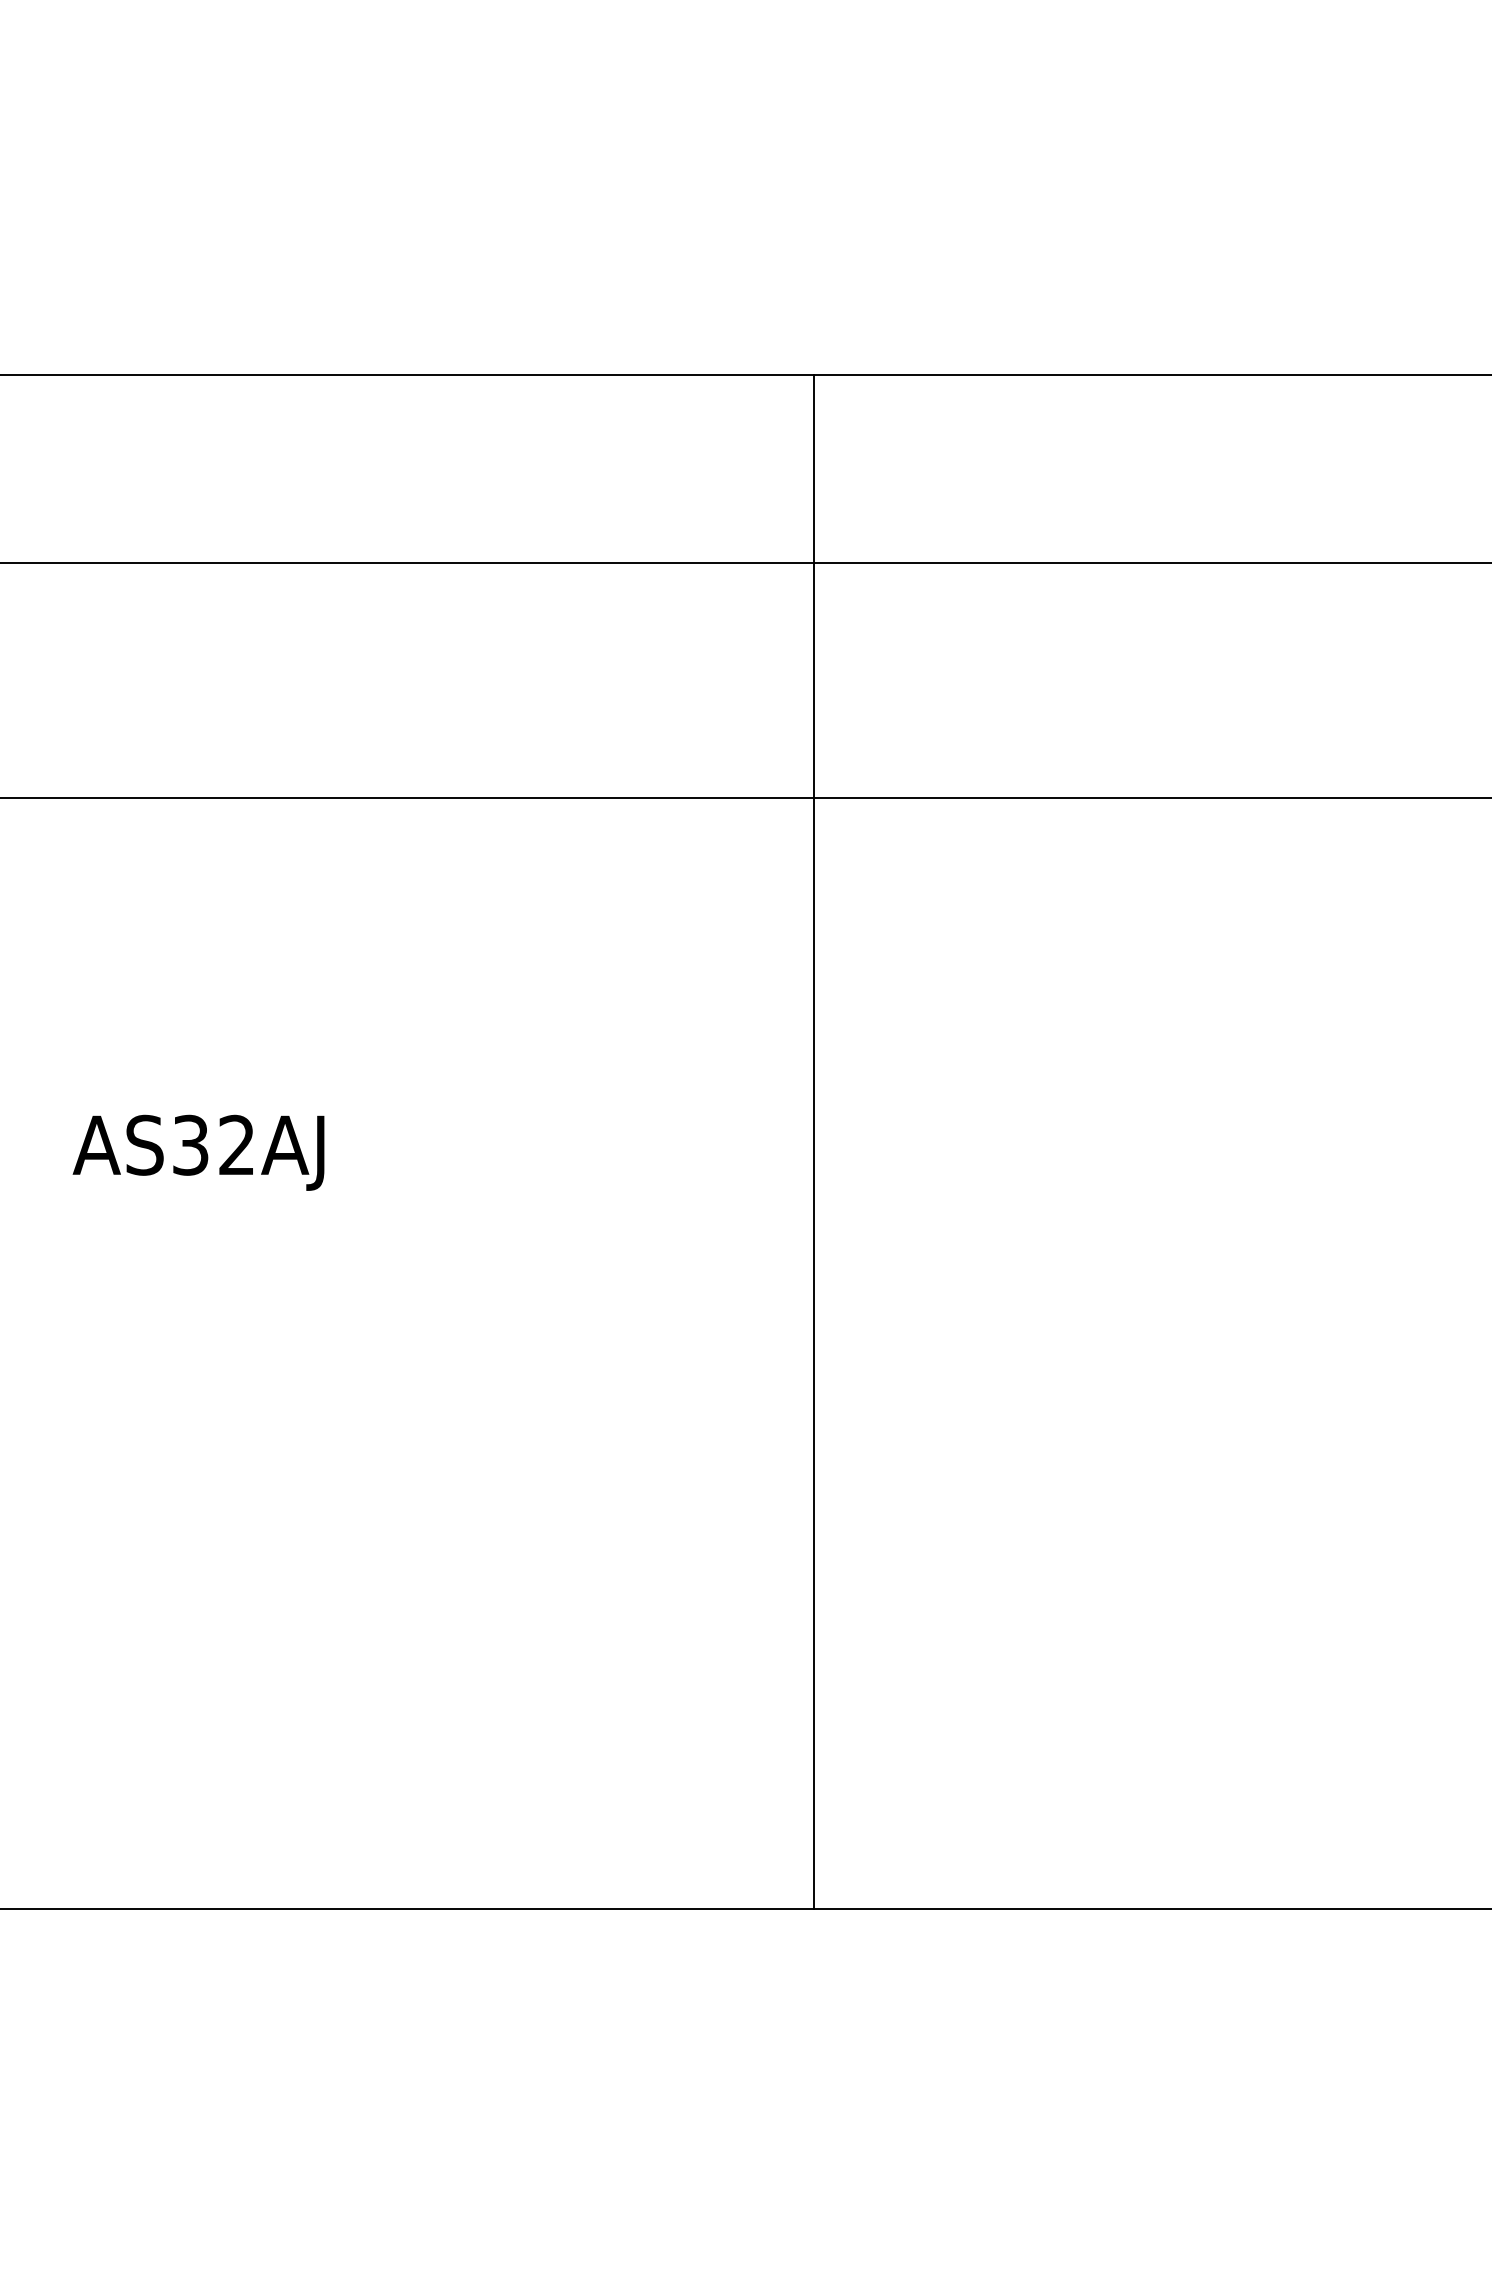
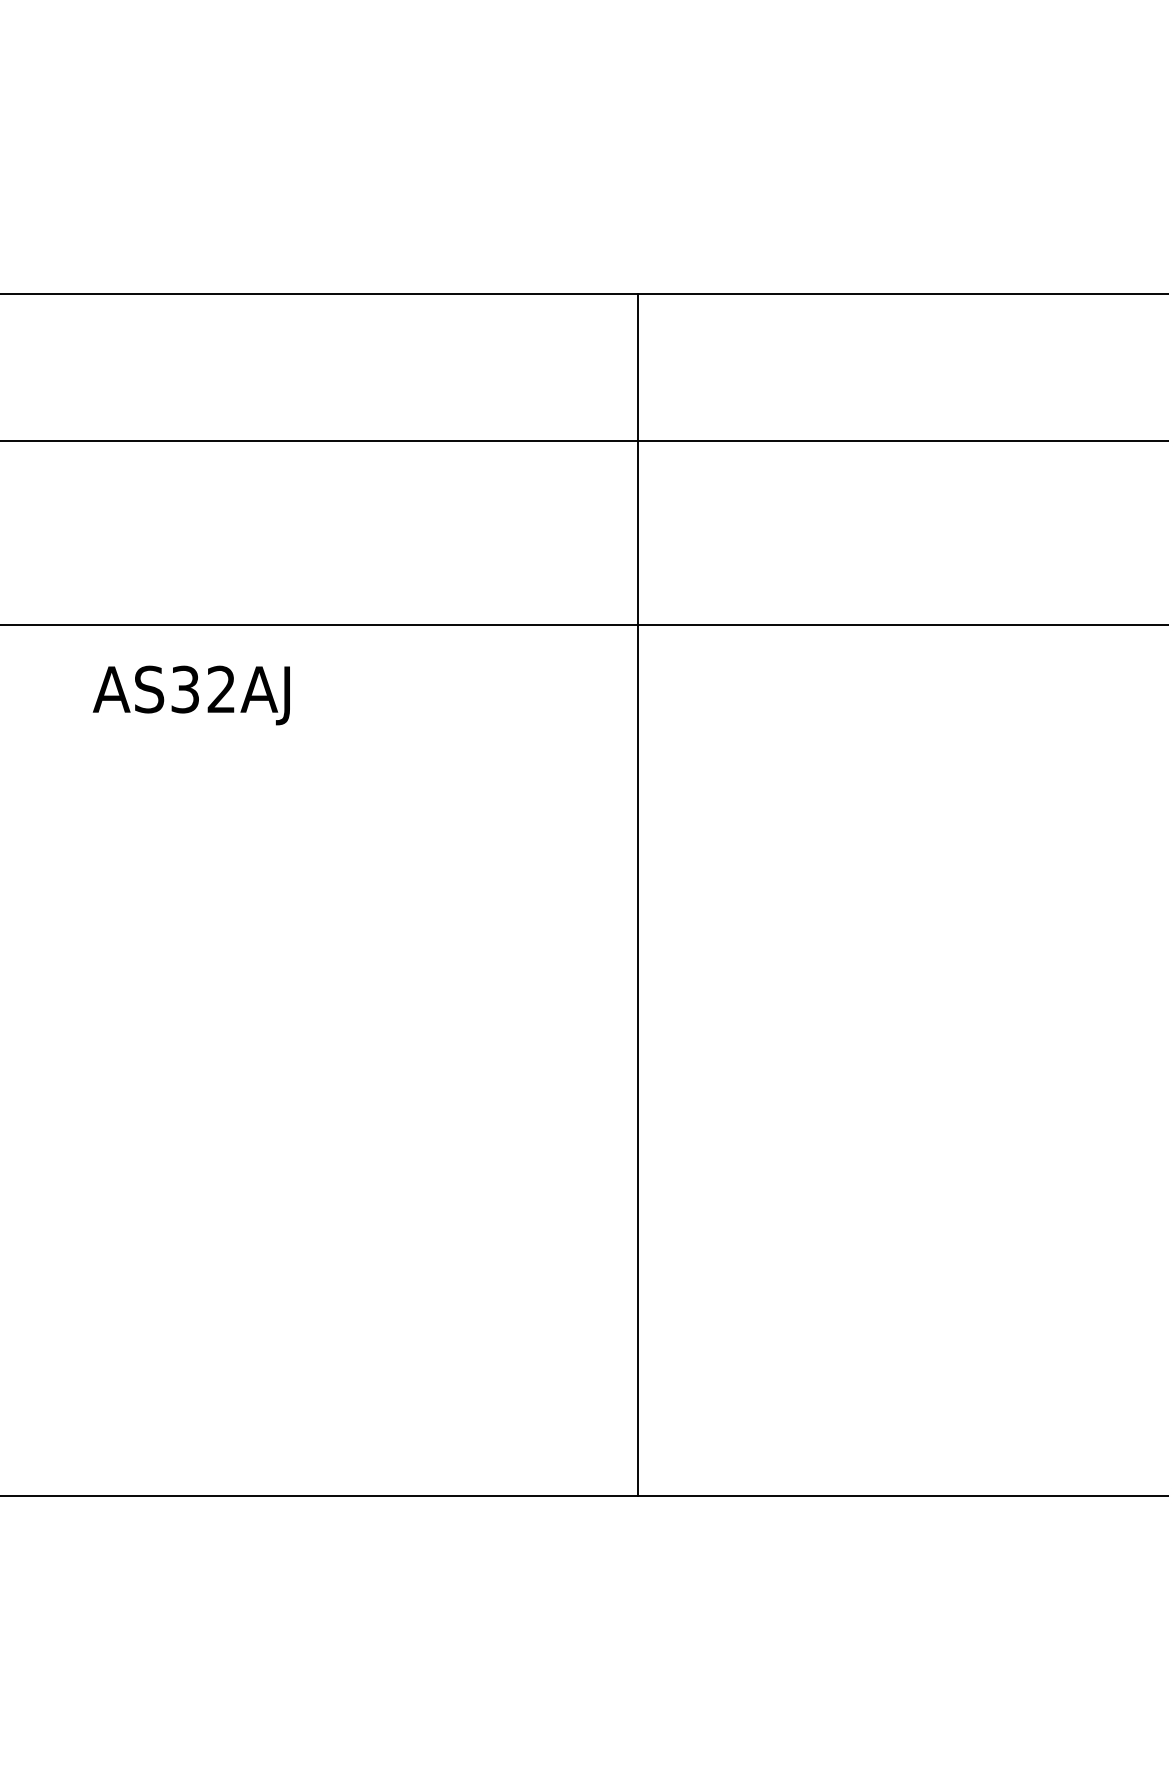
text: (197, 1152) -> (190, 695), moved

